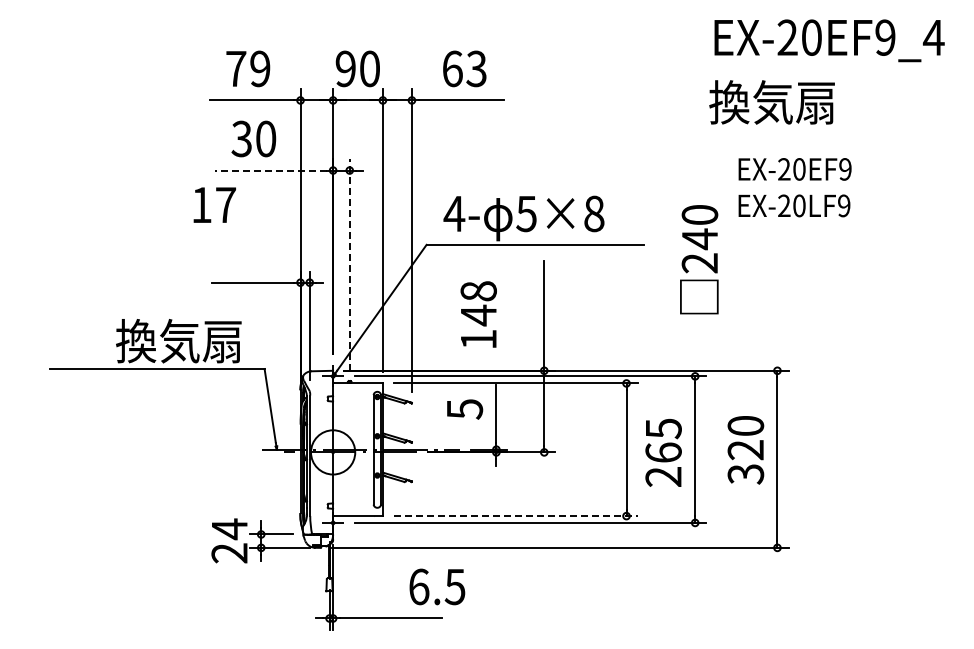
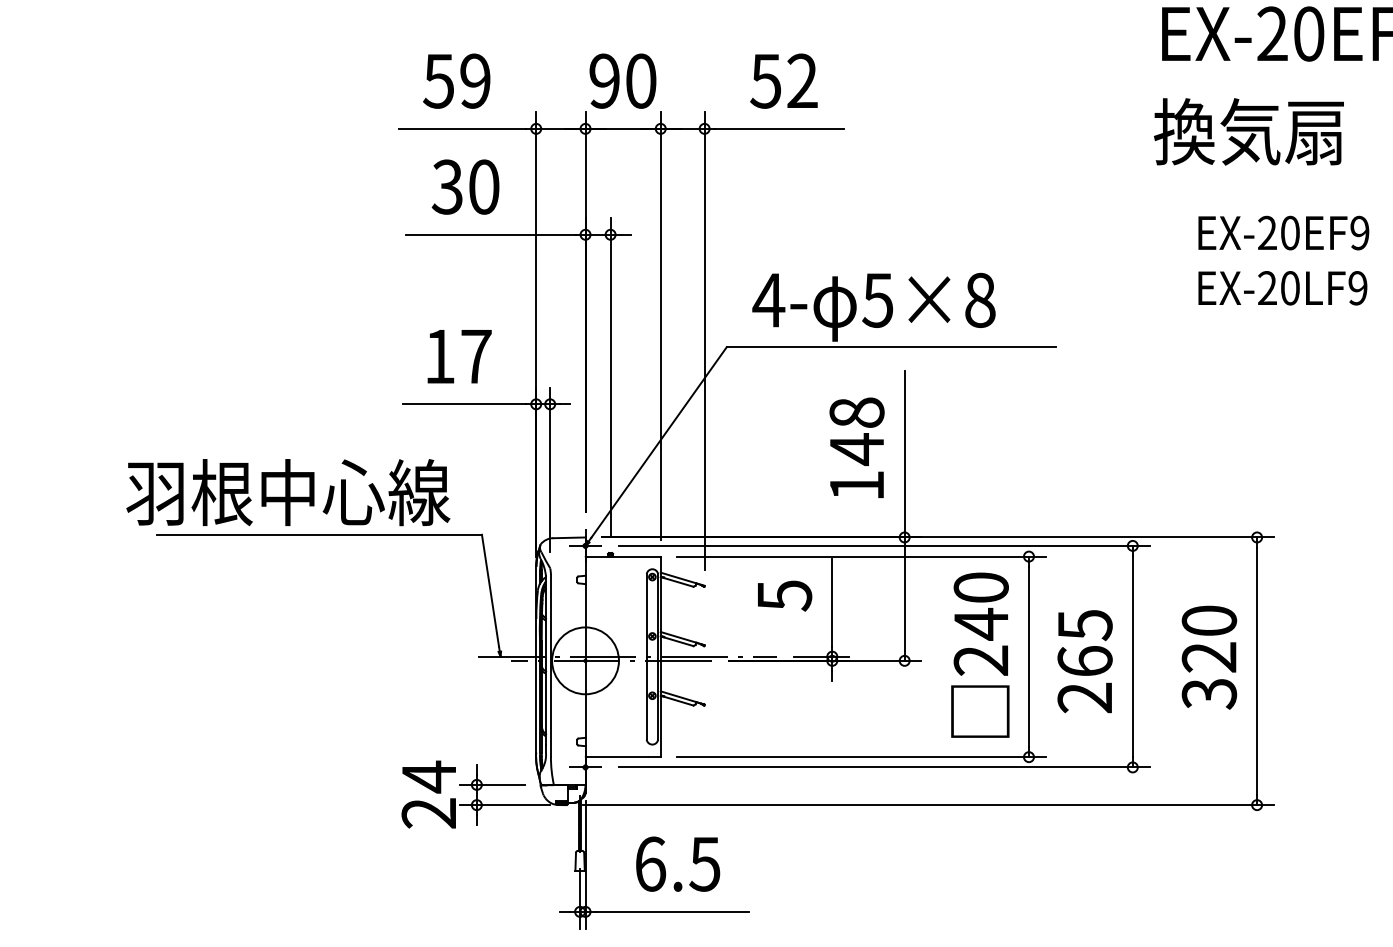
text: (464, 68) -> (784, 80), 63 -> 52
text: (235, 69) -> (437, 82), 79 -> 59
line: (270, 170) -> (490, 234), dashed -> solid
text: (214, 204) -> (459, 355), moved
text: (699, 259) -> (980, 654), moved
line: (349, 265) -> (610, 378), dashed -> solid
text: (478, 314) -> (856, 447), moved
text: (136, 340) -> (288, 491), 換気扇 -> 羽根中心線
line: (515, 516) -> (861, 757), dashed -> solid
text: (437, 586) -> (678, 863), moved

